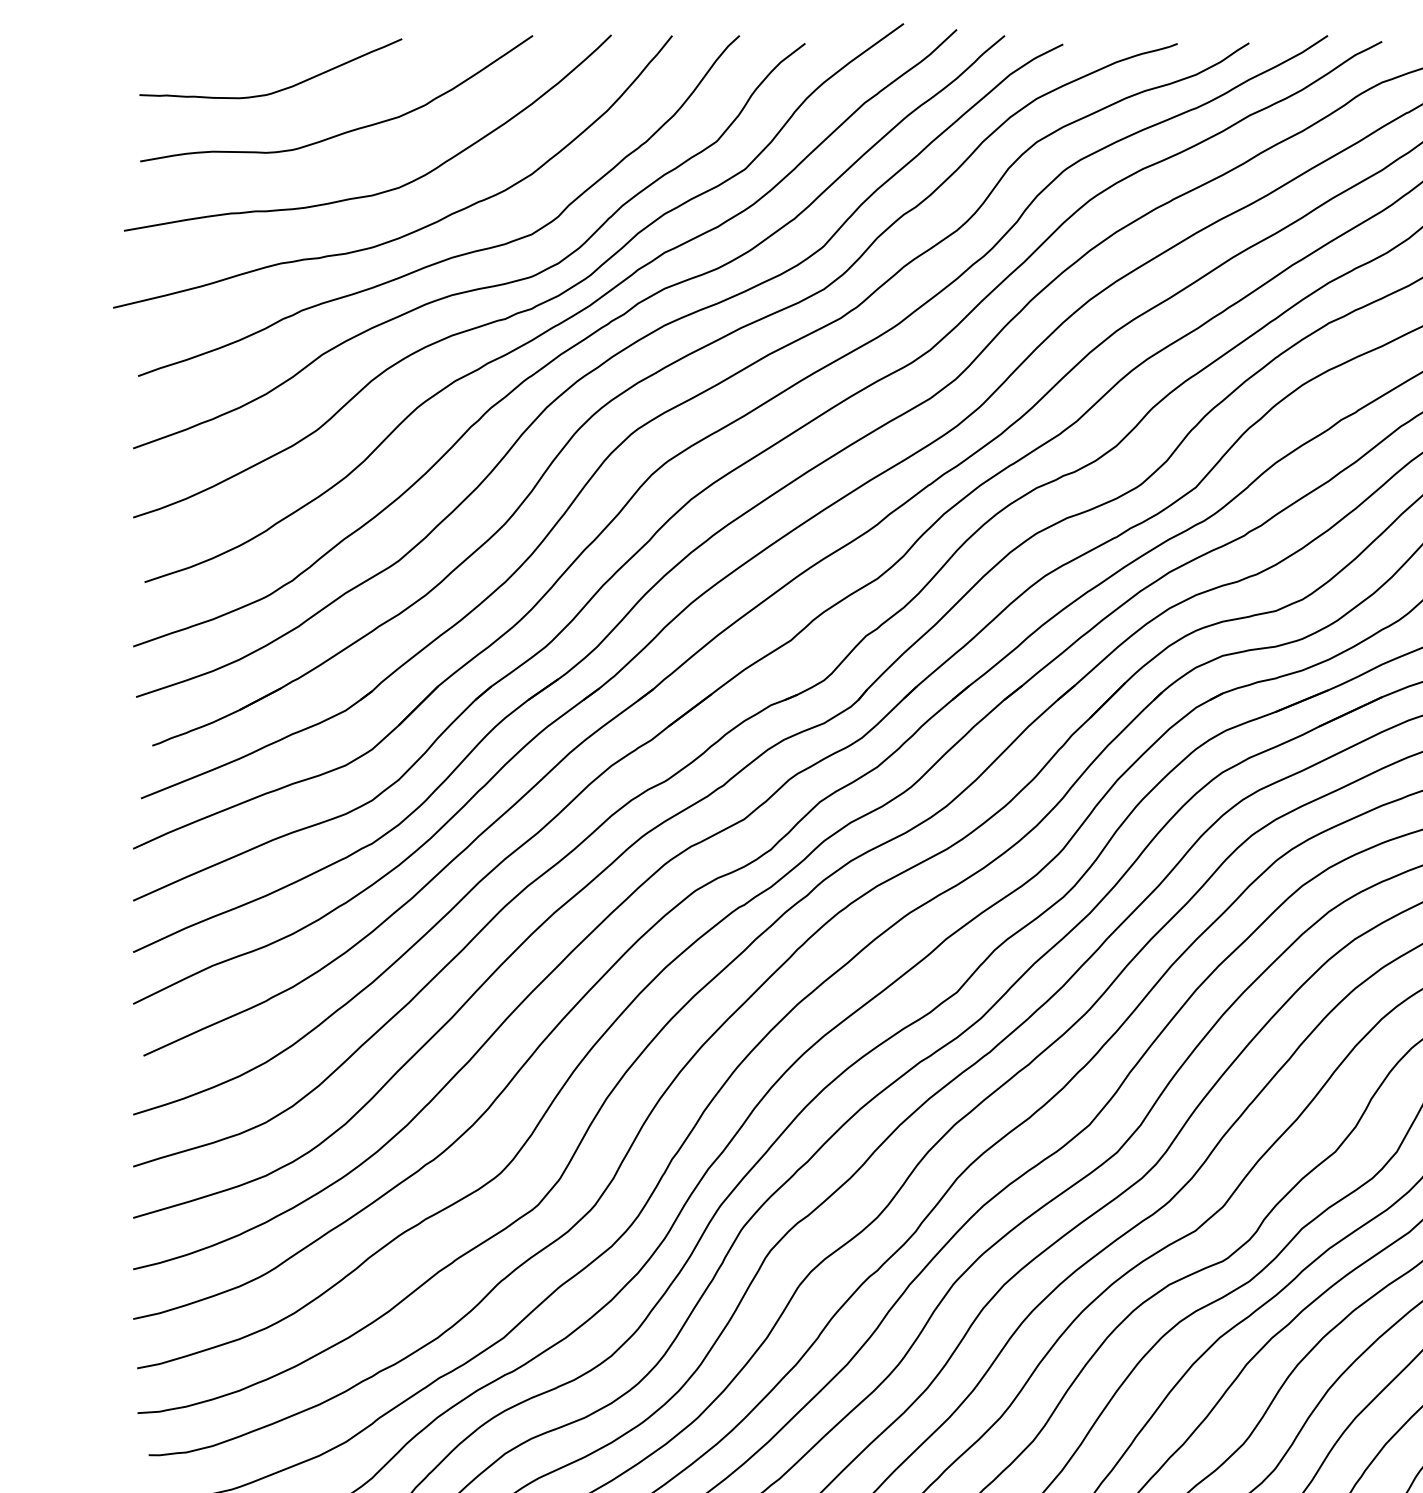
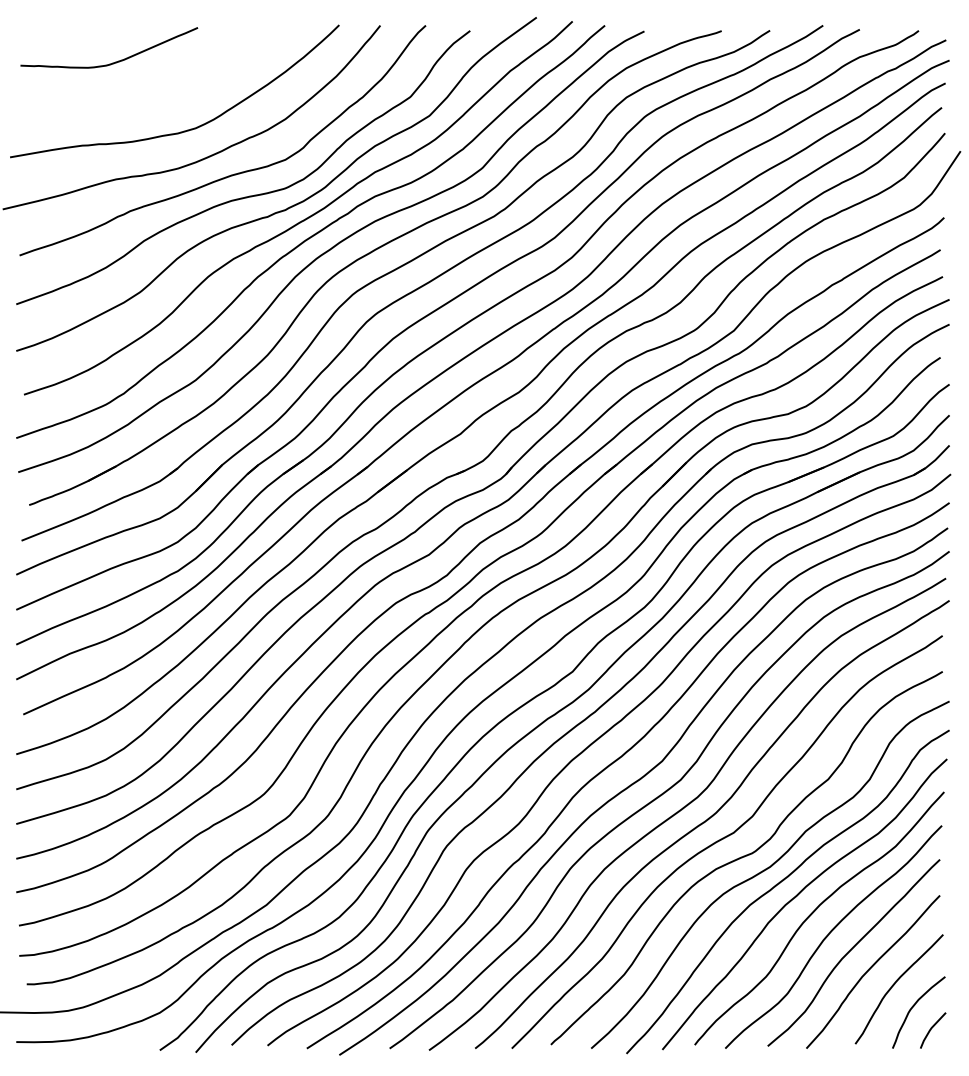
curve: (346, 130) -> (160, 89), removed

